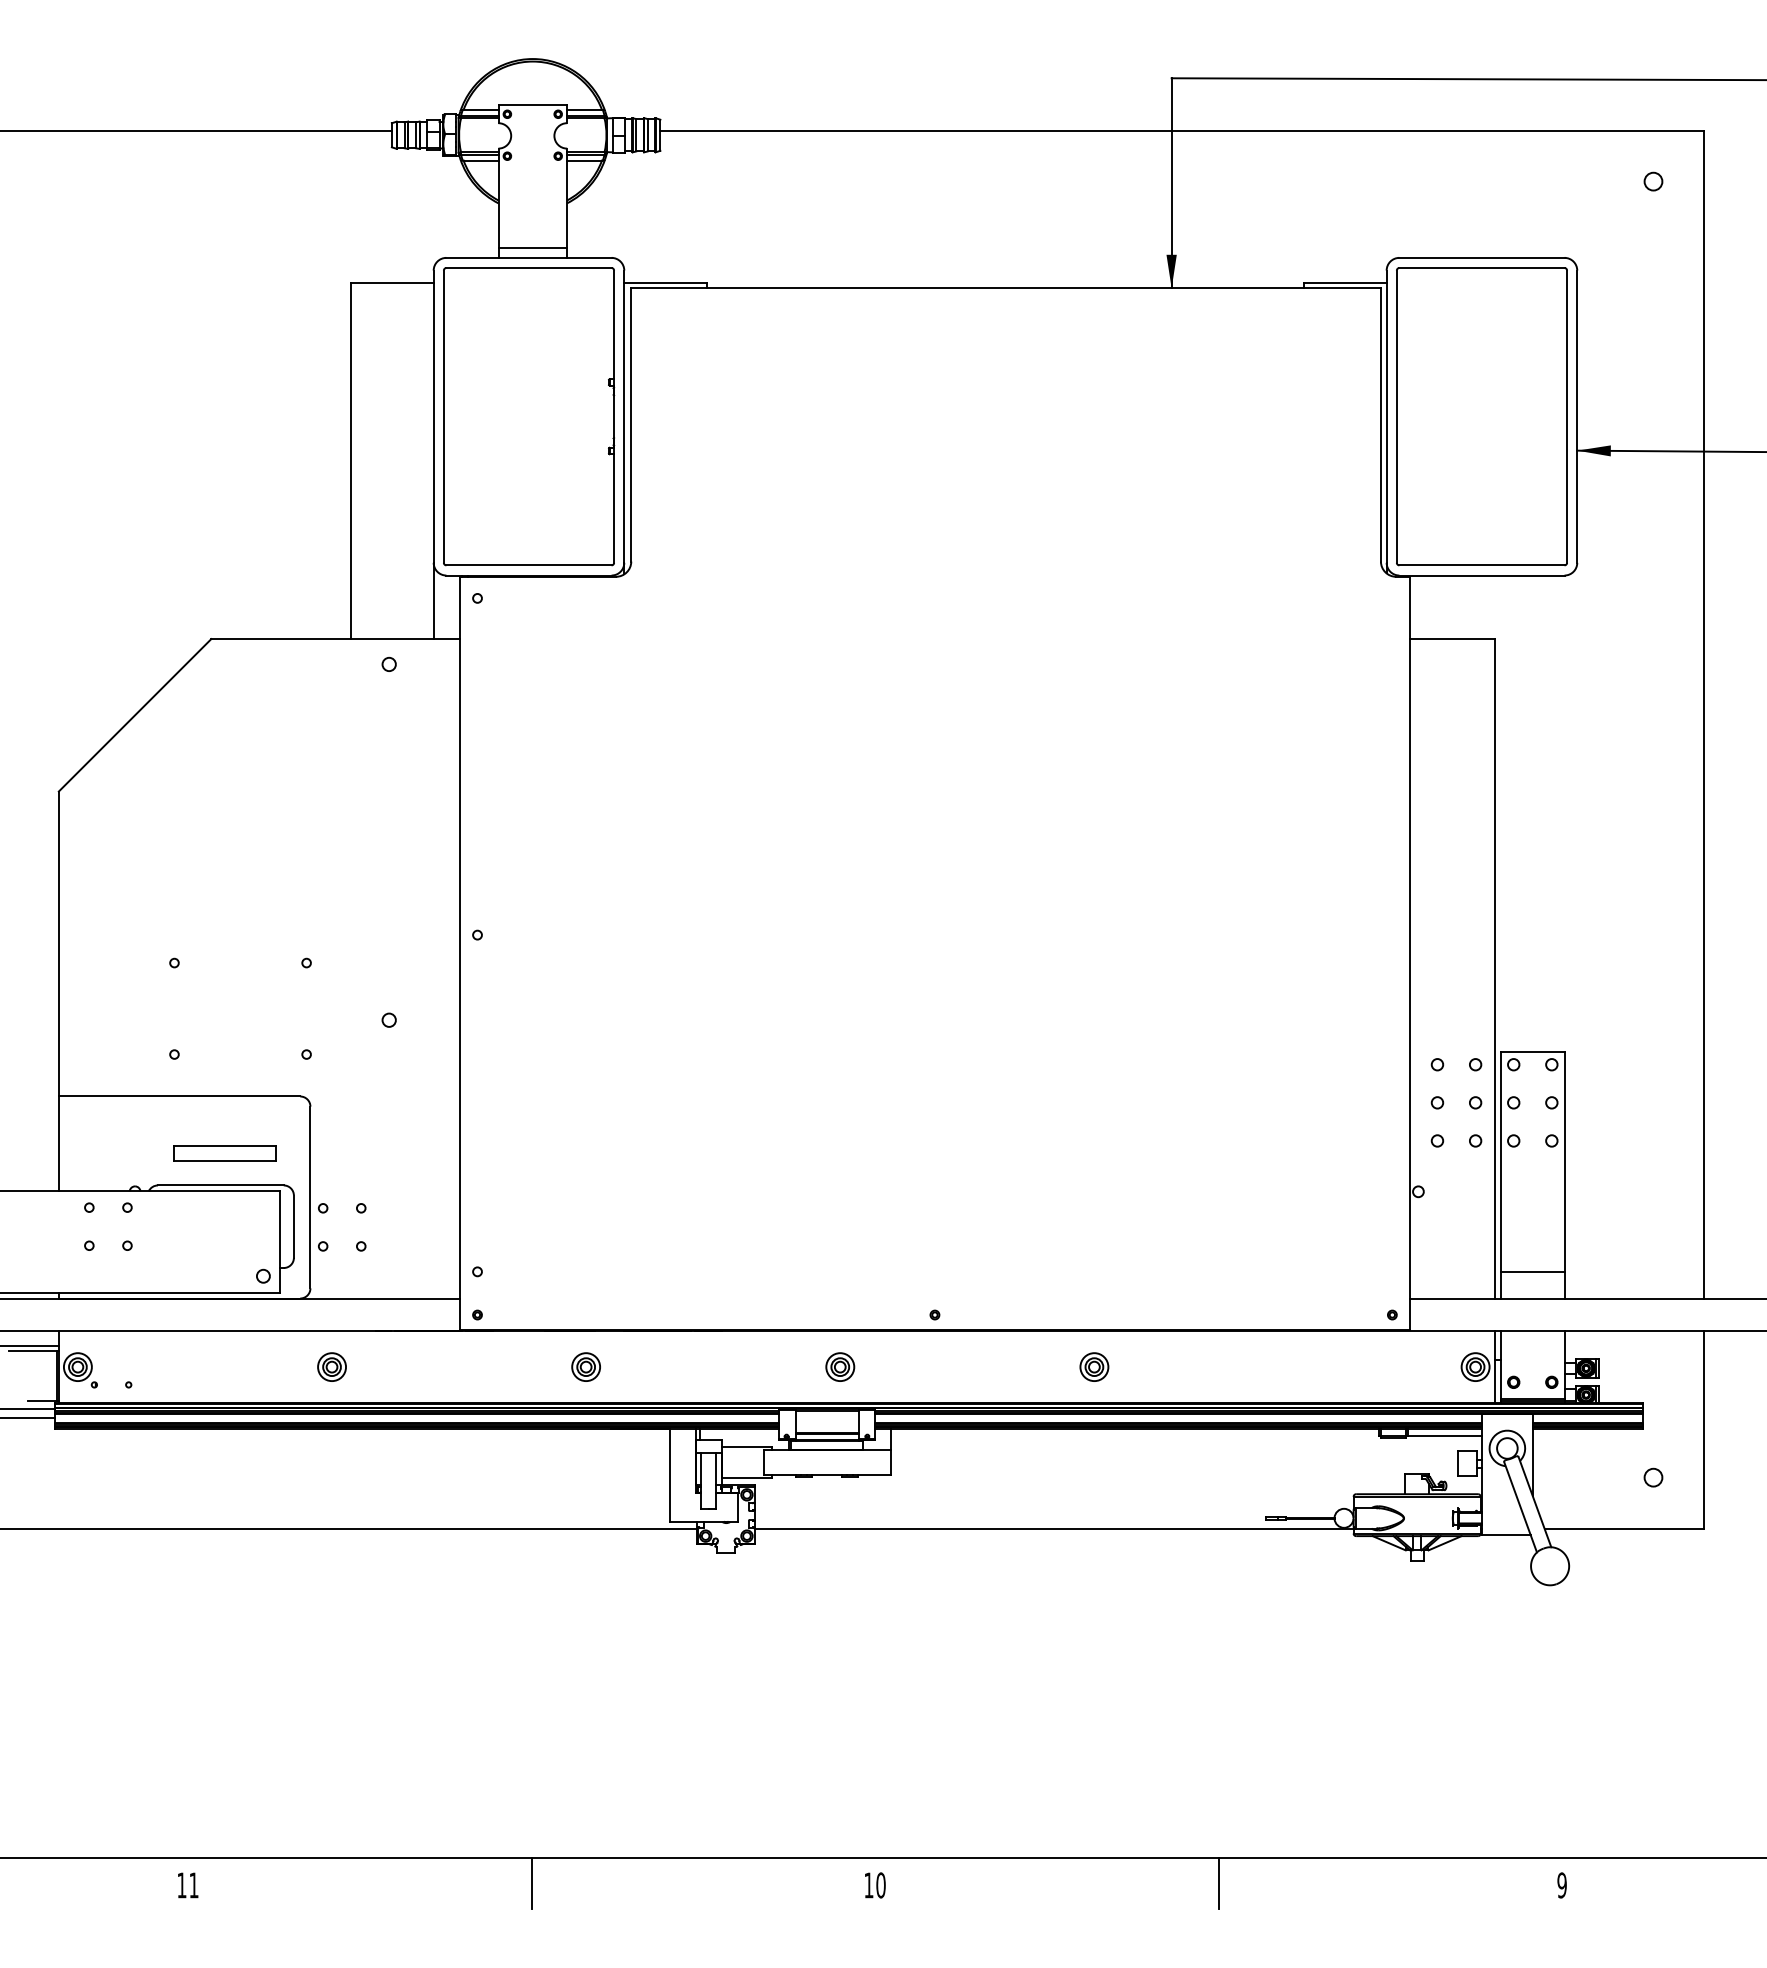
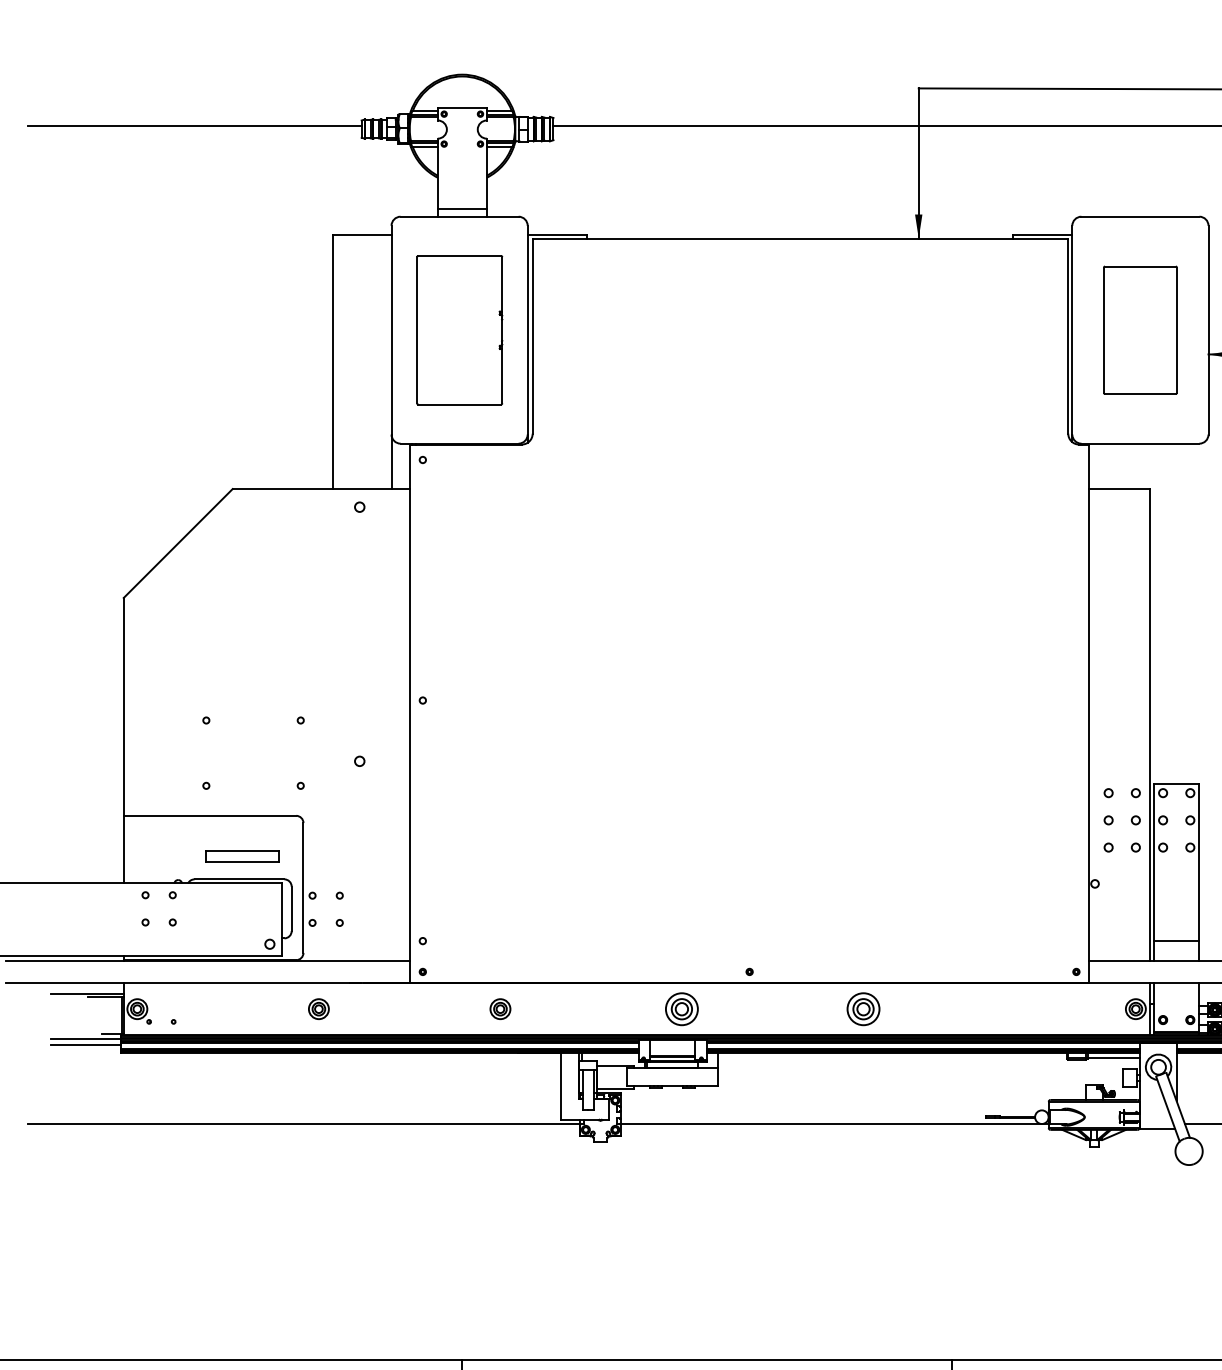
part: (529, 416) -> (459, 330), size x0.7
part: (1481, 416) -> (1140, 330), size x0.6
part: (840, 1366) -> (682, 1008), size x1.6
part: (1094, 1366) -> (863, 1008), size x1.6

